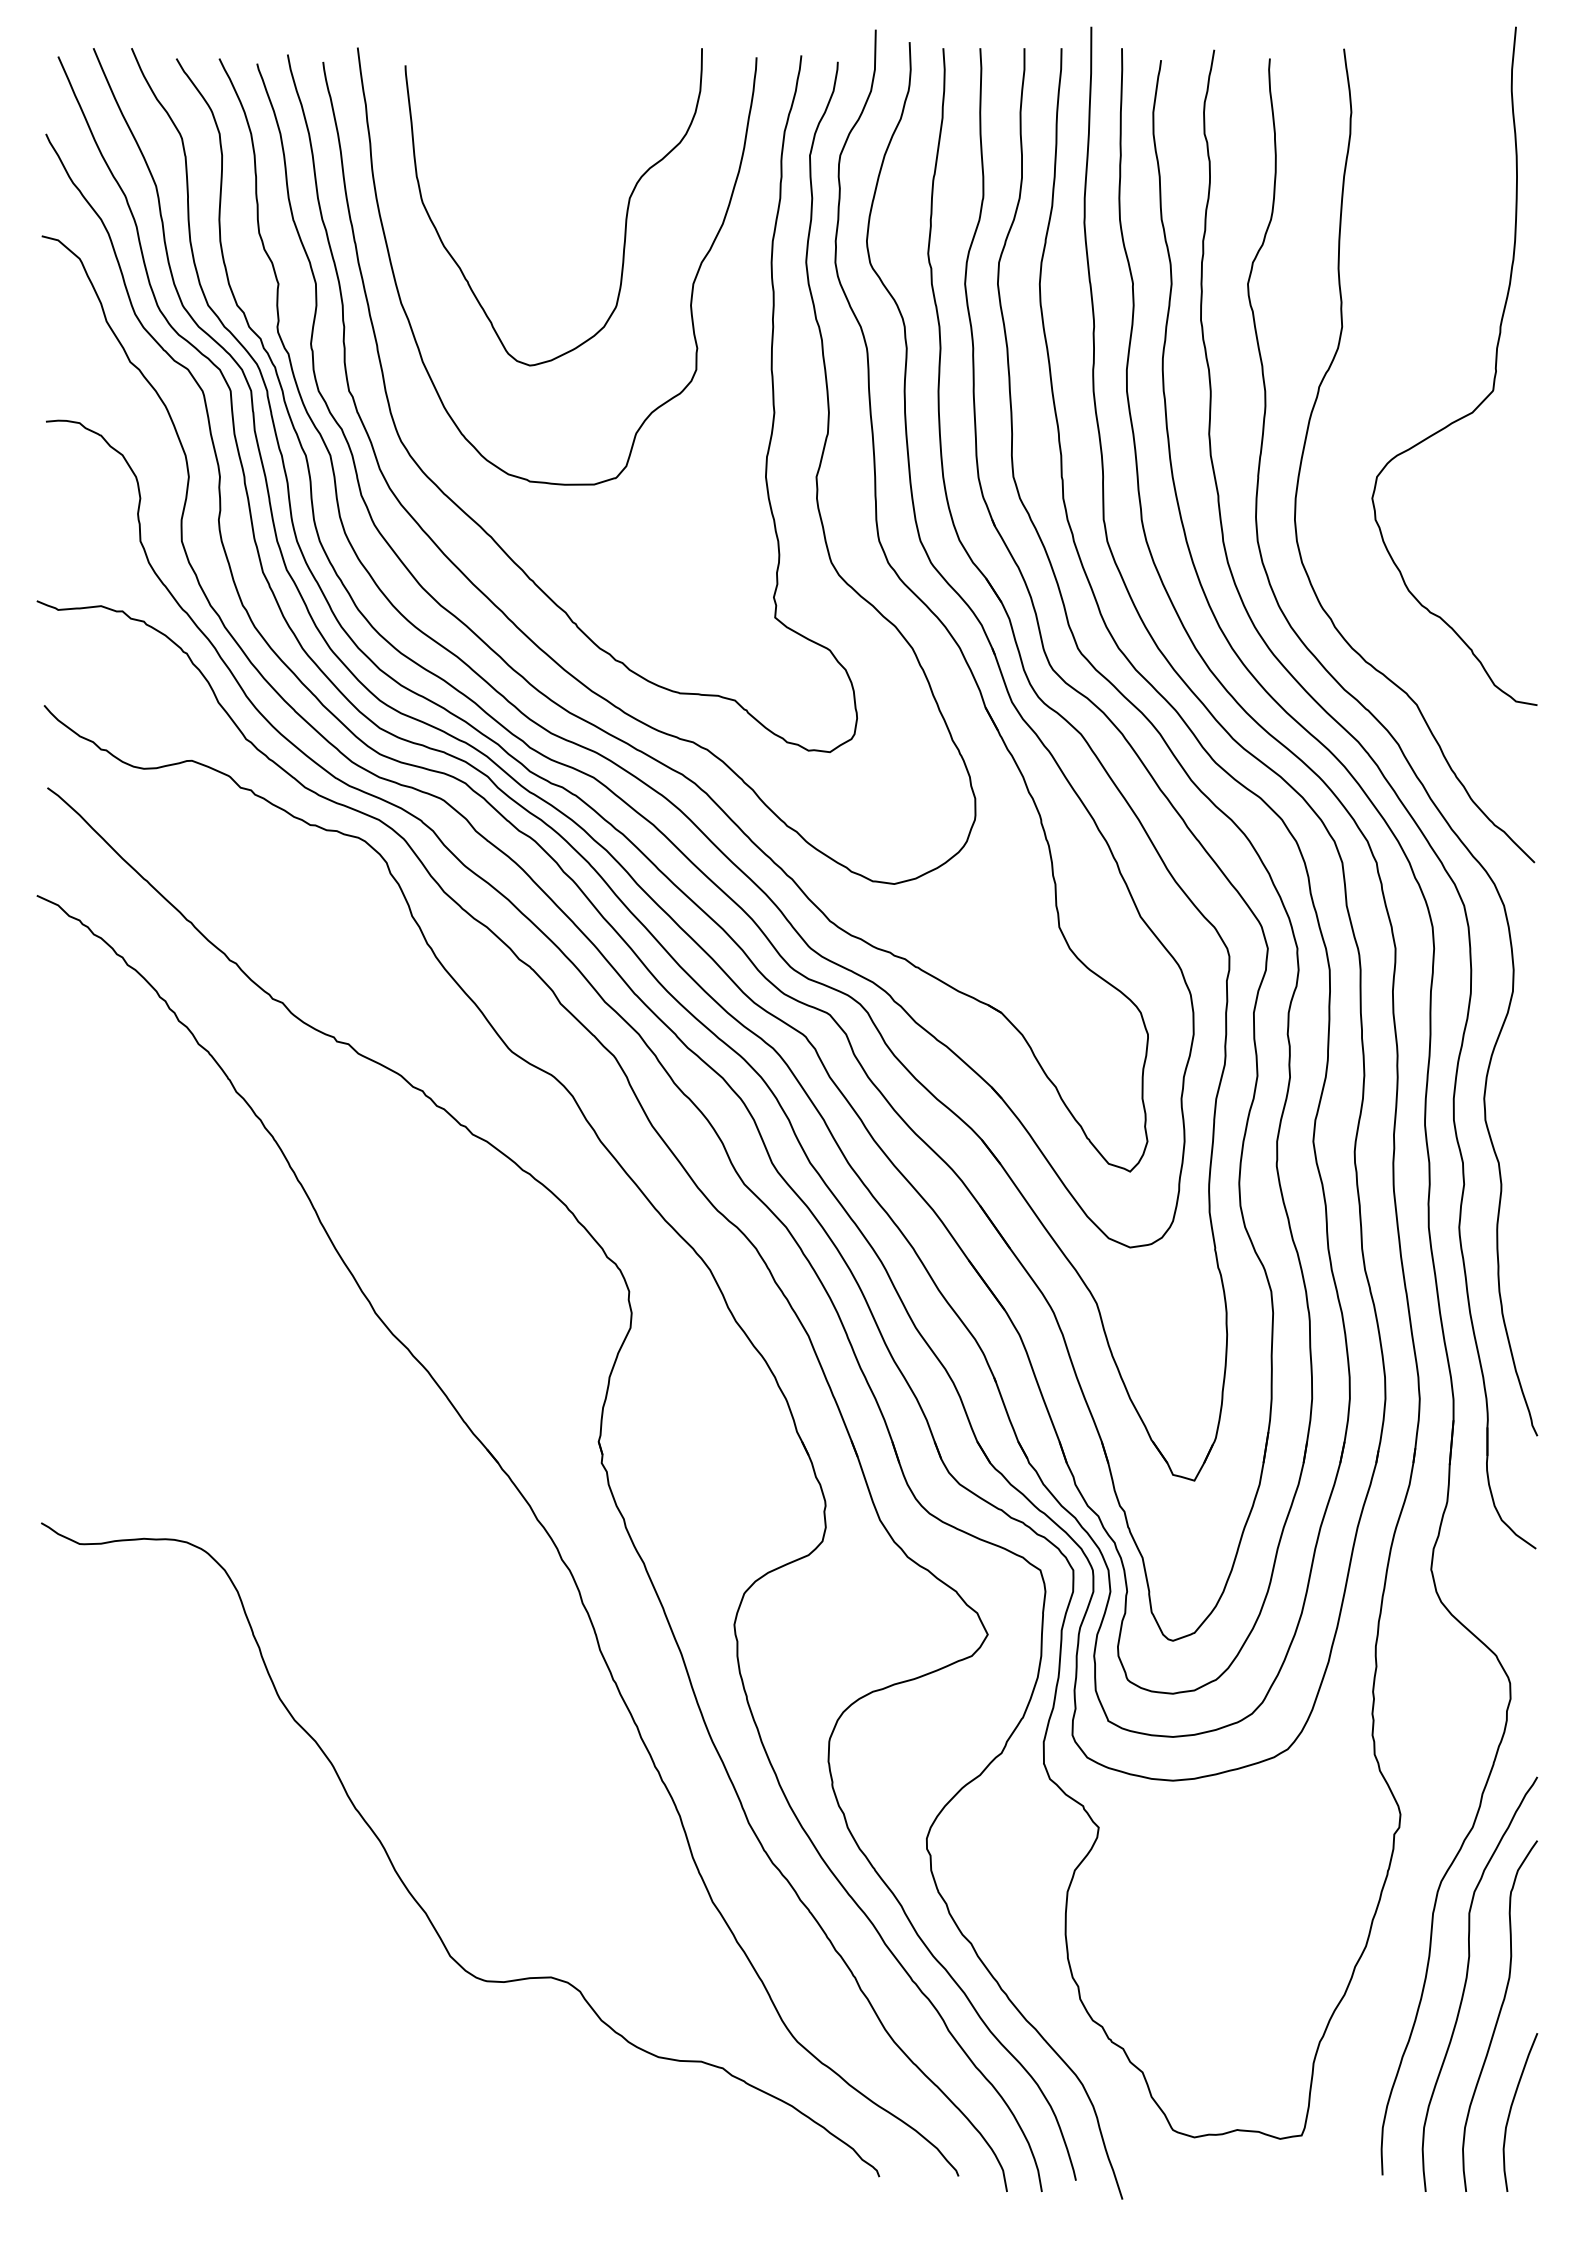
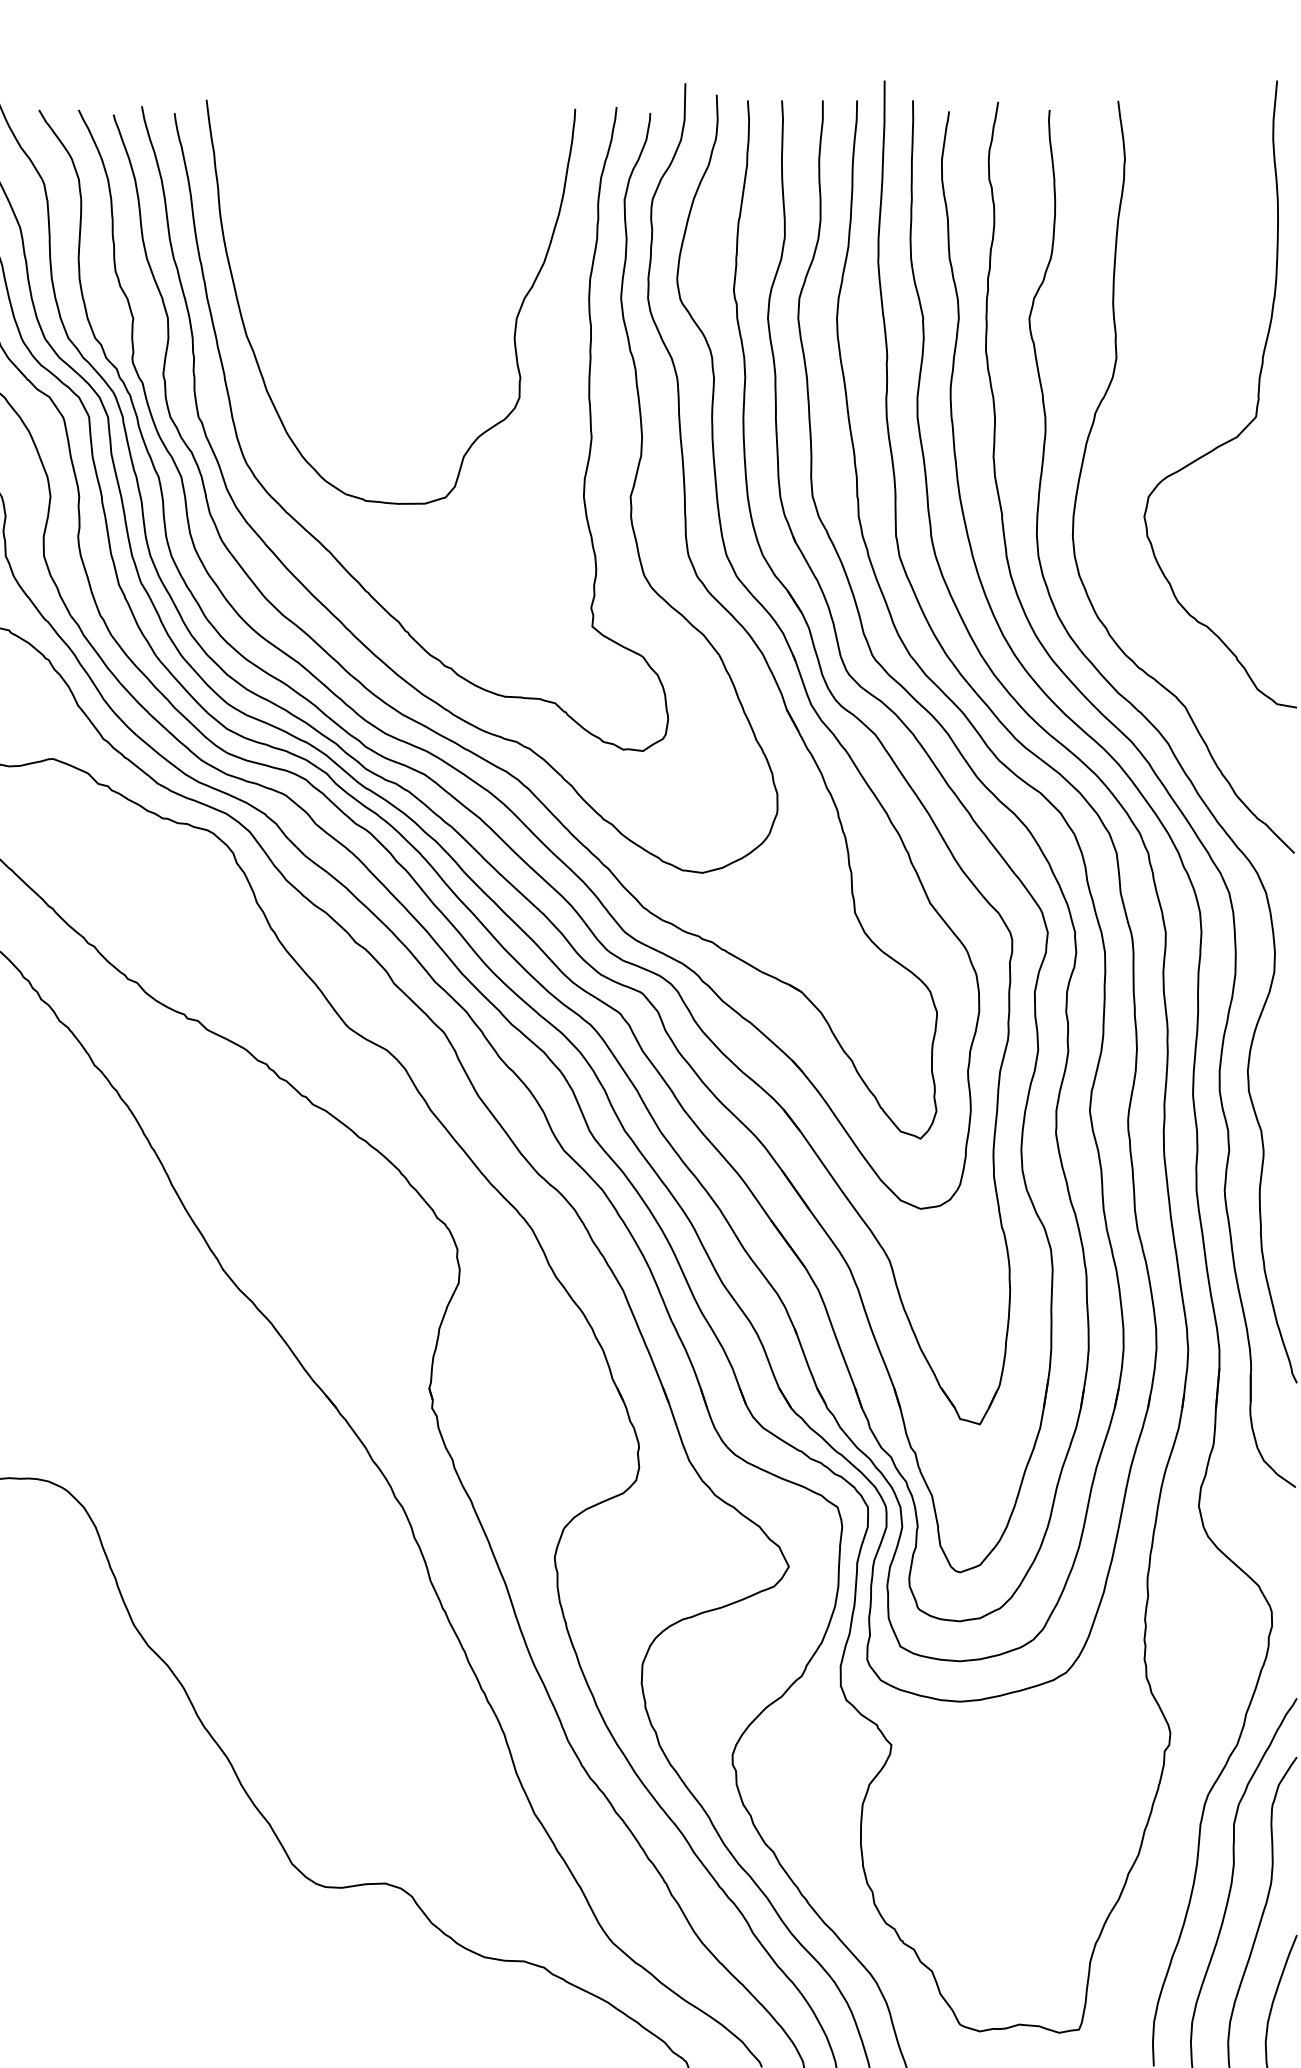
curve: (625, 216) -> (454, 255), removed

